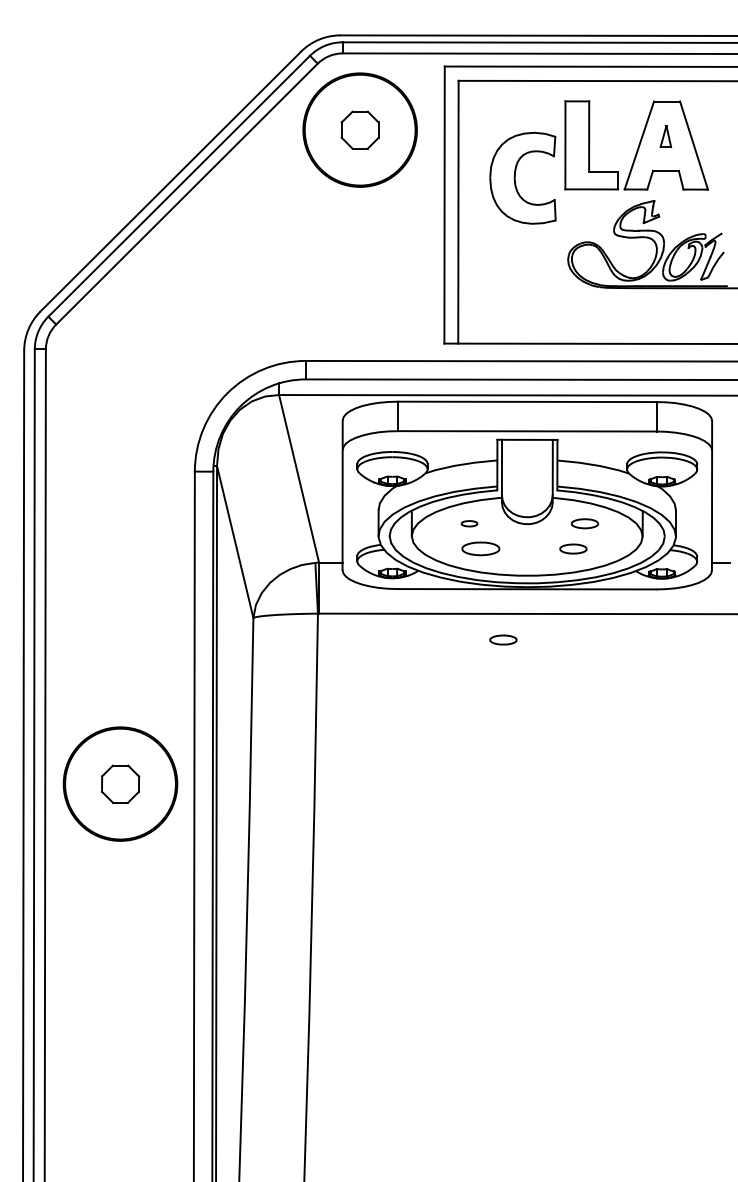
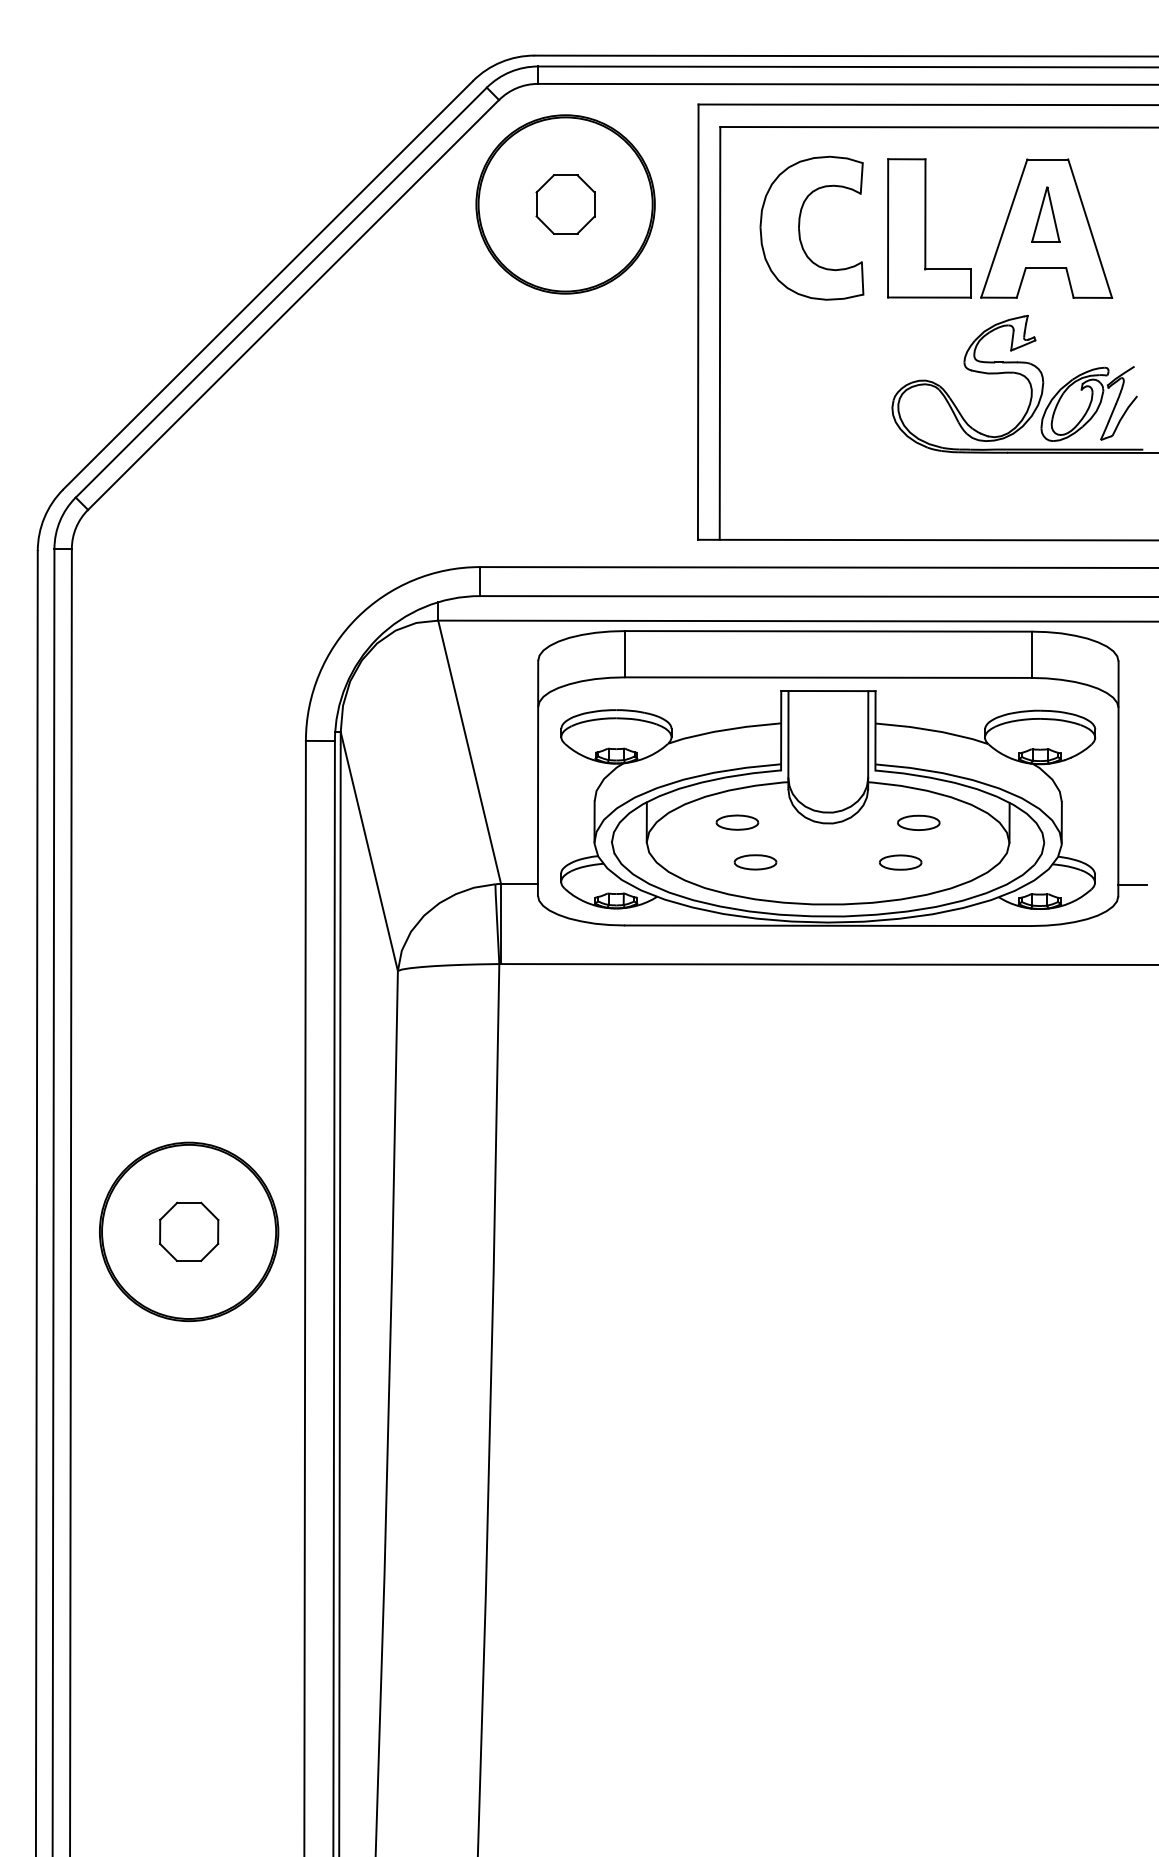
part: (665, 136) -> (1045, 214), size x1.67
part: (515, 177) -> (800, 227), moved
part: (469, 523) -> (737, 822), size x1.67
part: (481, 548) -> (756, 861), size x0.71
part: (503, 639) -> (790, 1004), removed

